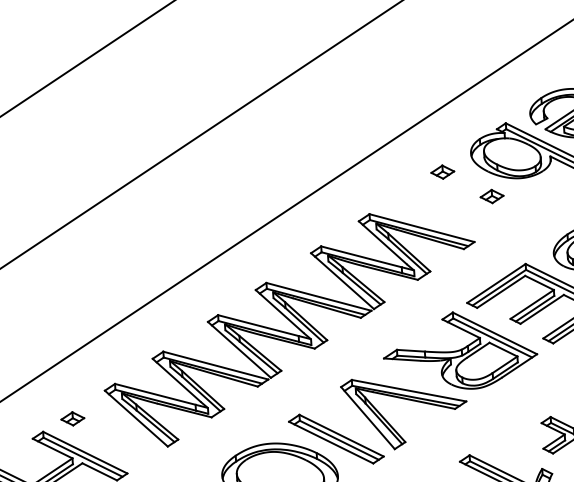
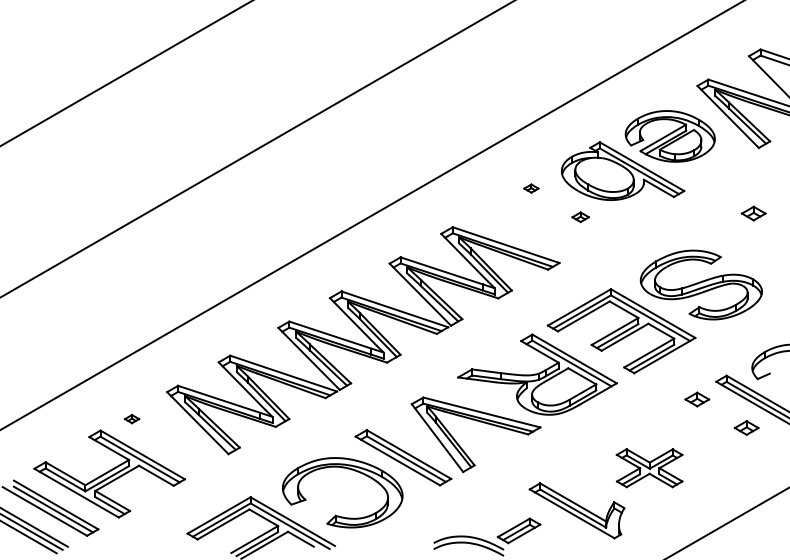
part: (442, 172) -> (531, 188), size x0.6
part: (491, 196) -> (580, 217), size x0.7
part: (72, 418) -> (131, 418), size x0.6

